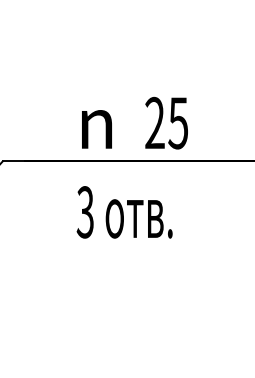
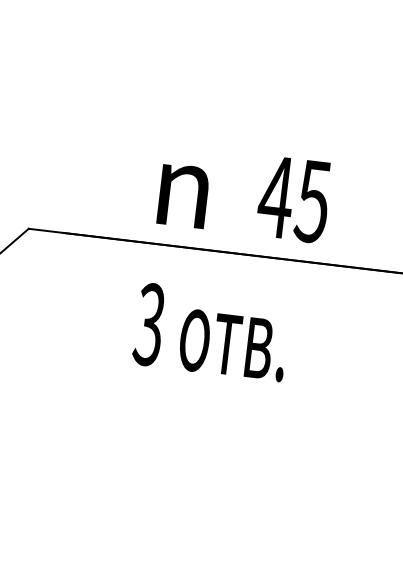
text: (154, 122) -> (275, 195), 25 -> 45

